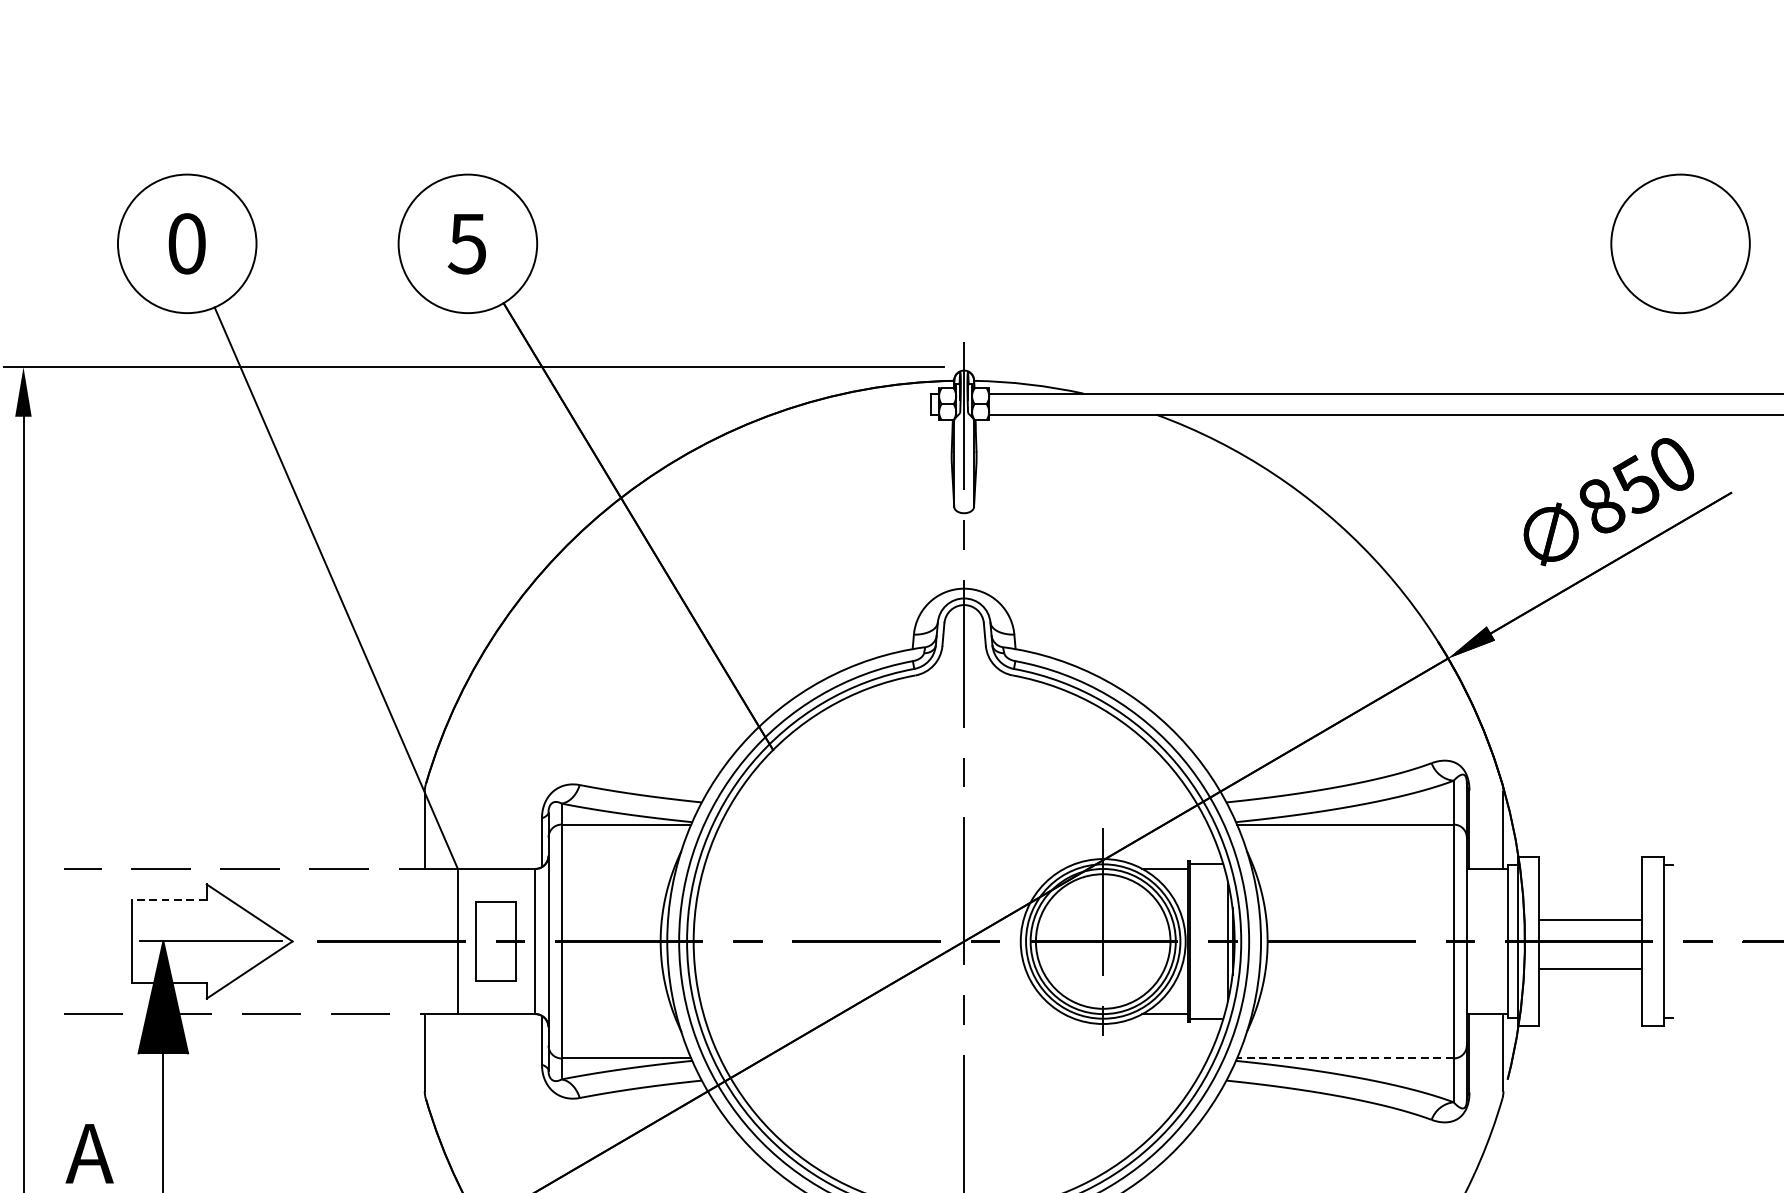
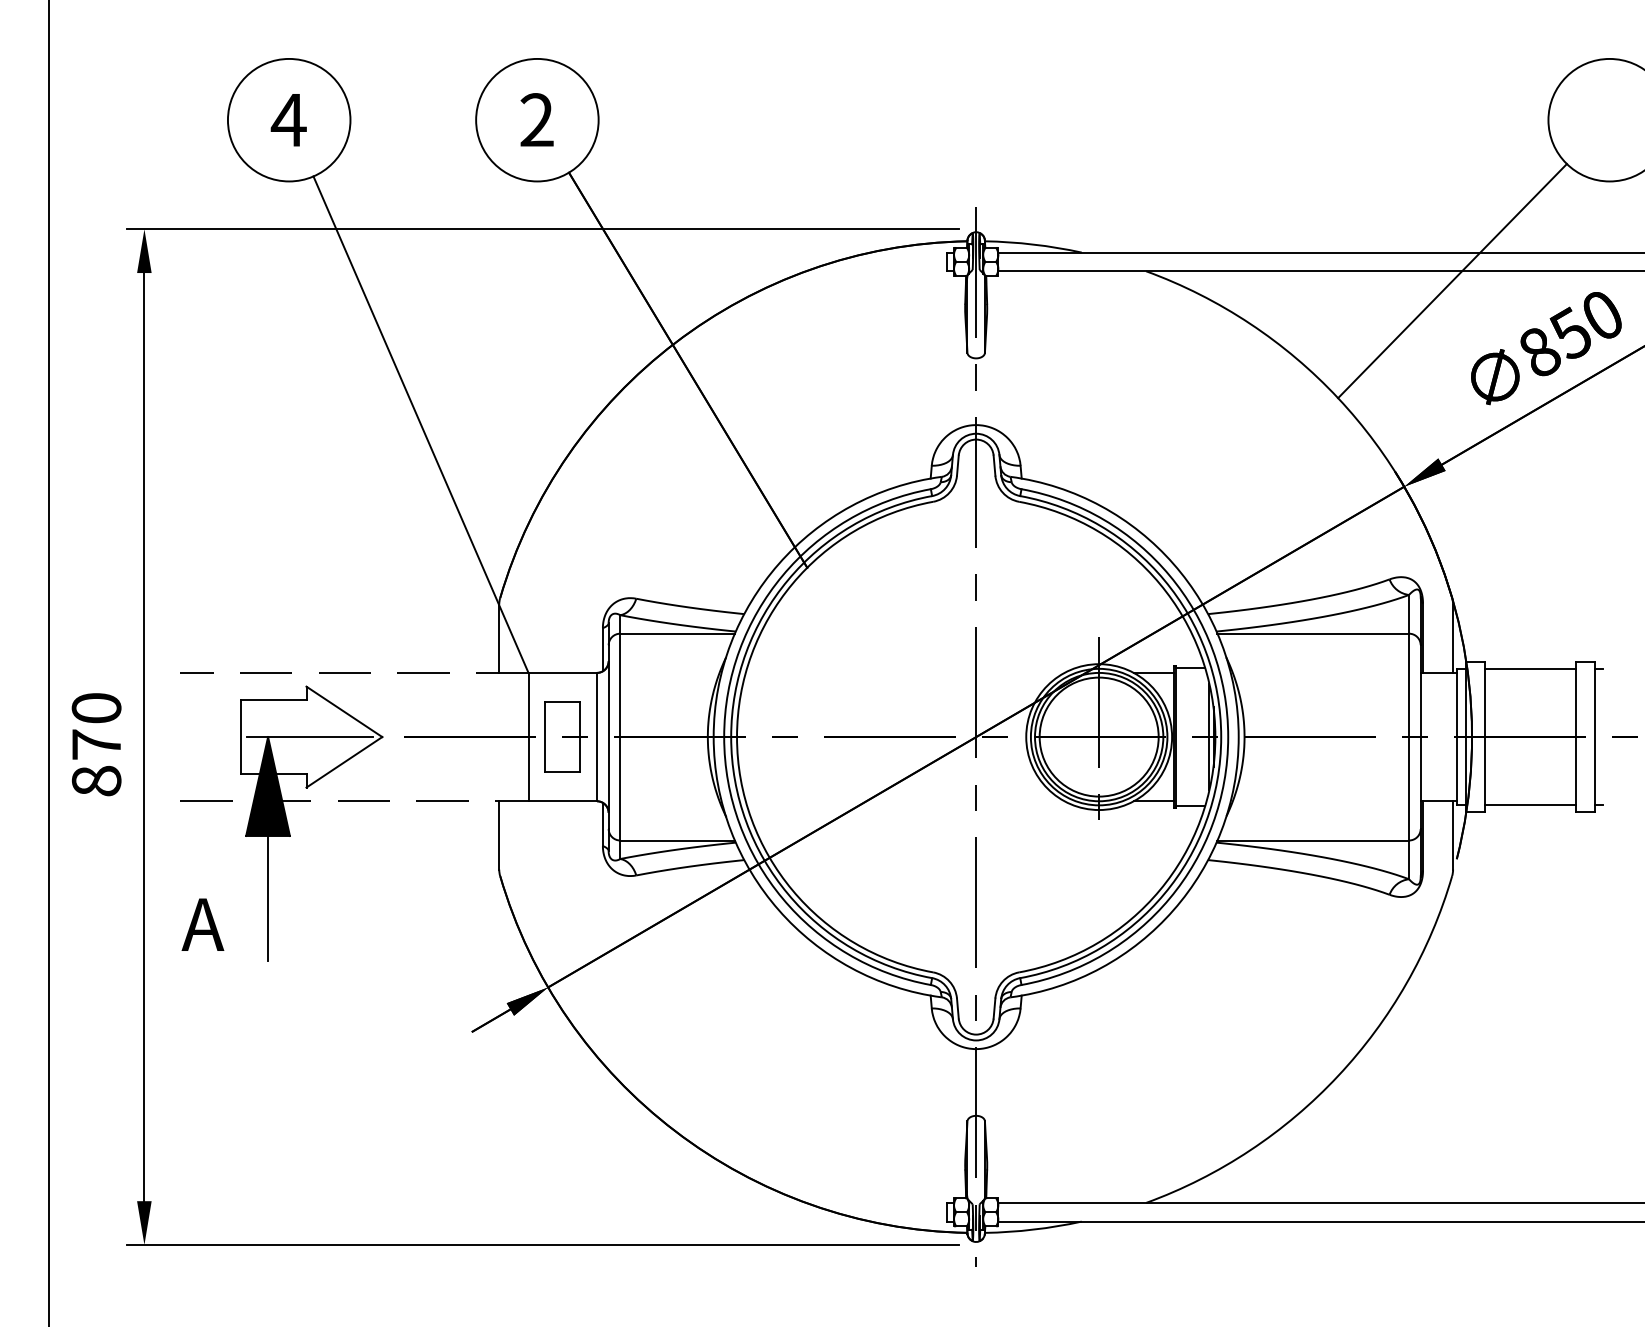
text: (186, 244) -> (288, 120), 0 -> 4
text: (466, 244) -> (536, 120), 5 -> 2
line: (1502, 426) -> (1452, 281), added
line: (169, 900) -> (273, 700), dashed -> solid
line: (1591, 920) -> (1530, 669), moved
line: (1591, 969) -> (1530, 805), moved
line: (1345, 1058) -> (1313, 840), dashed -> solid

